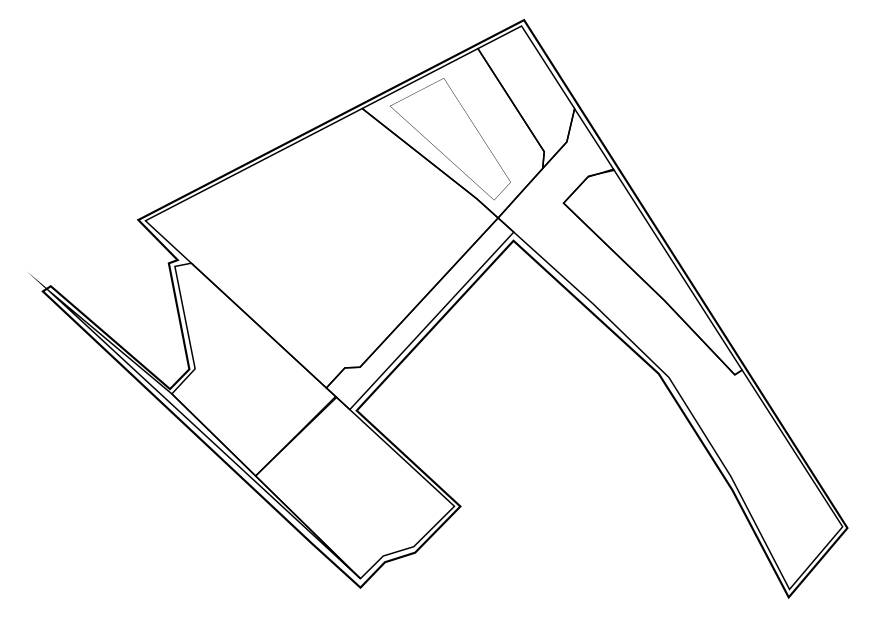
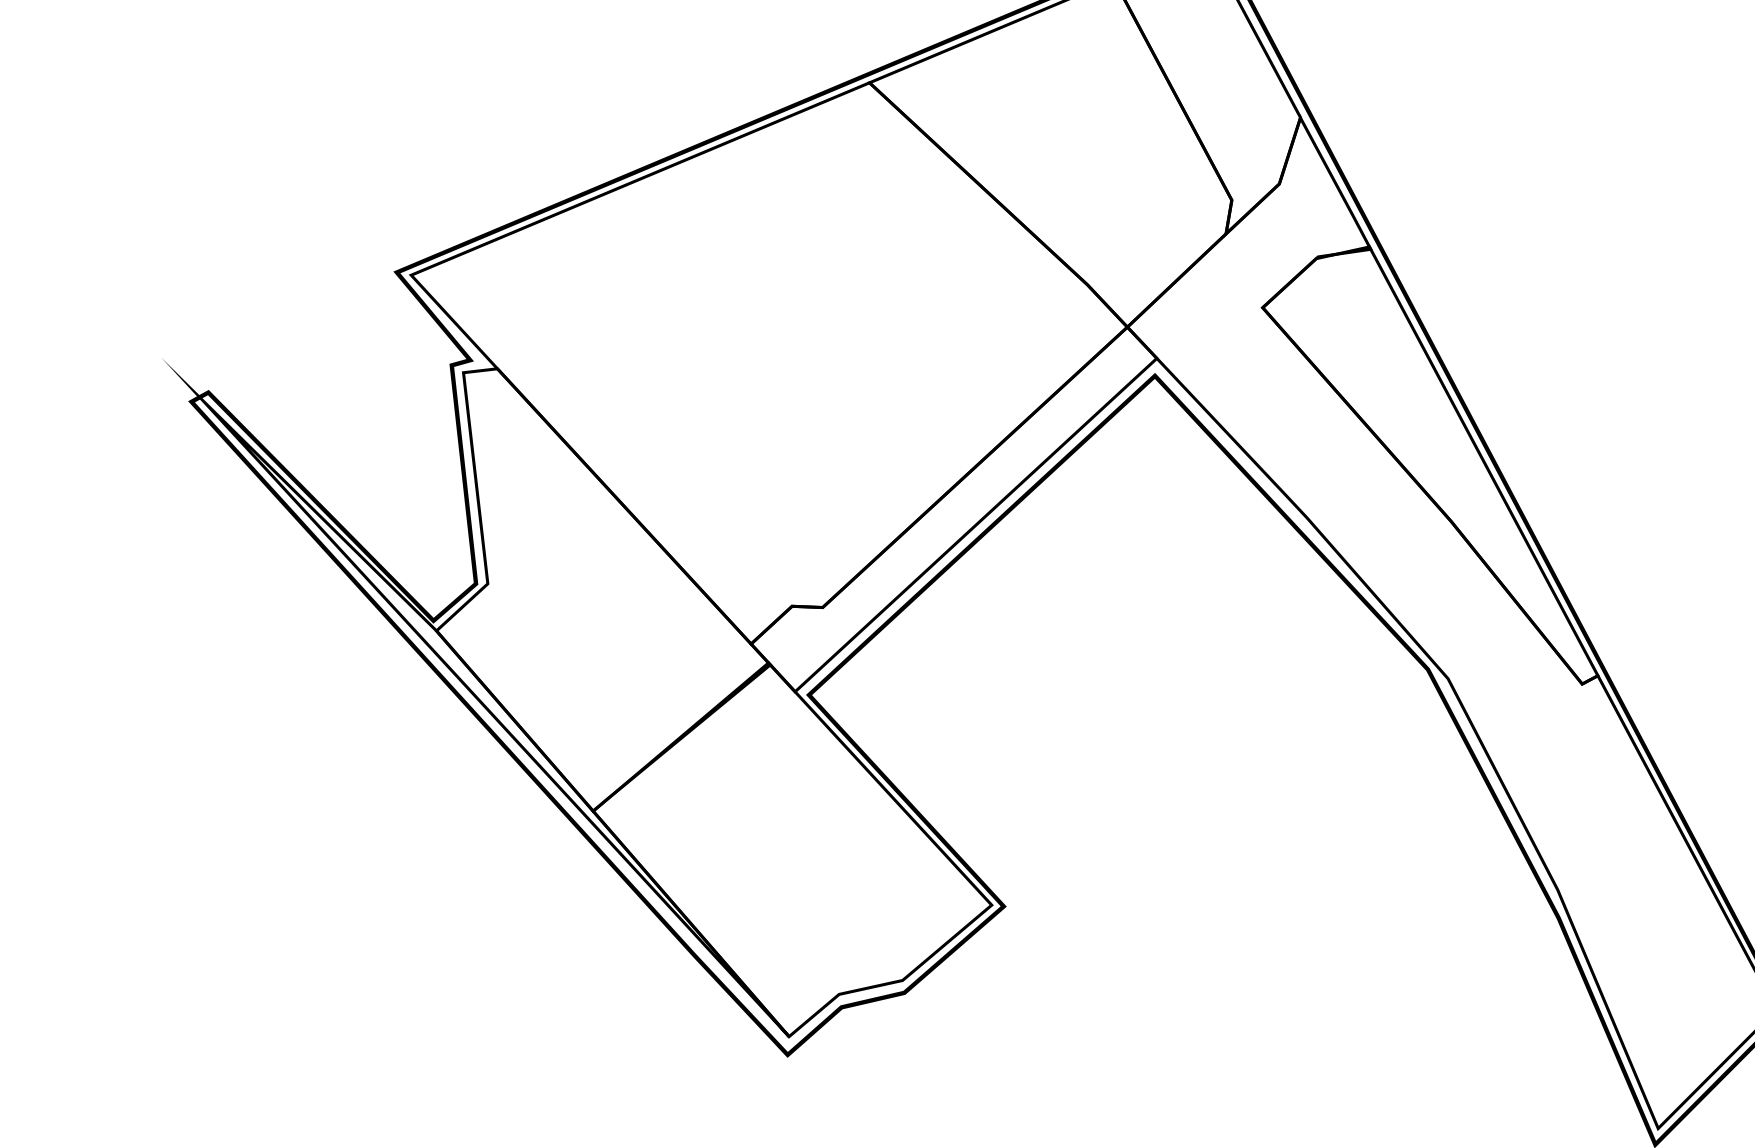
part: (450, 139) -> (1043, 160), removed

